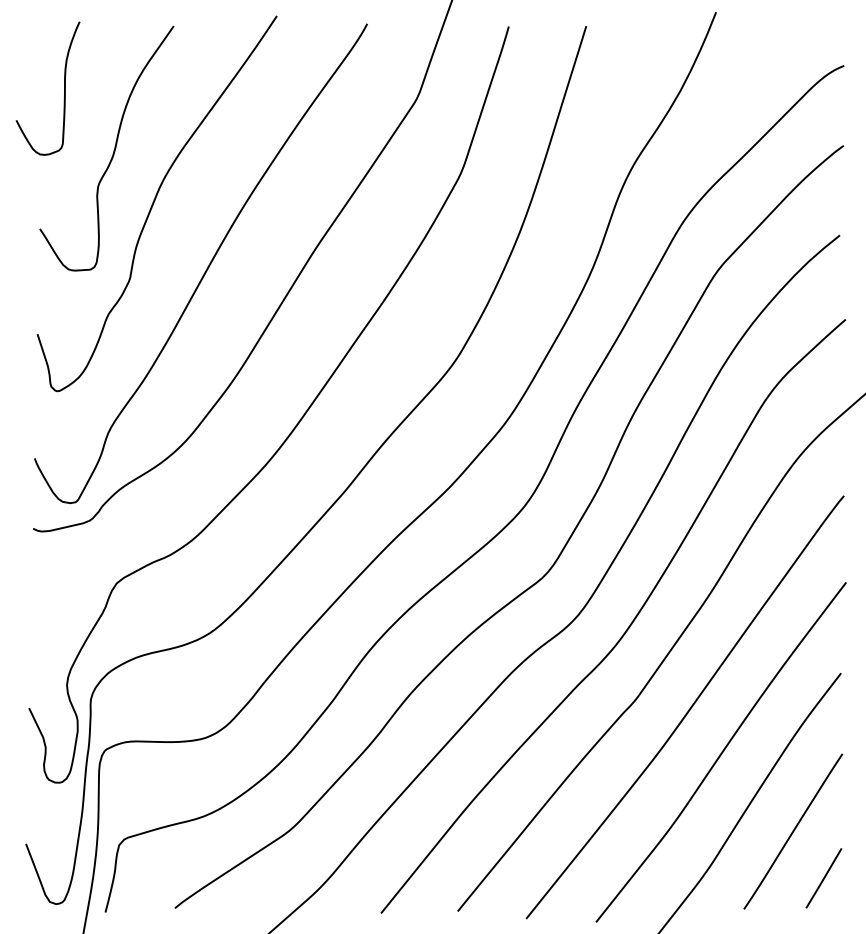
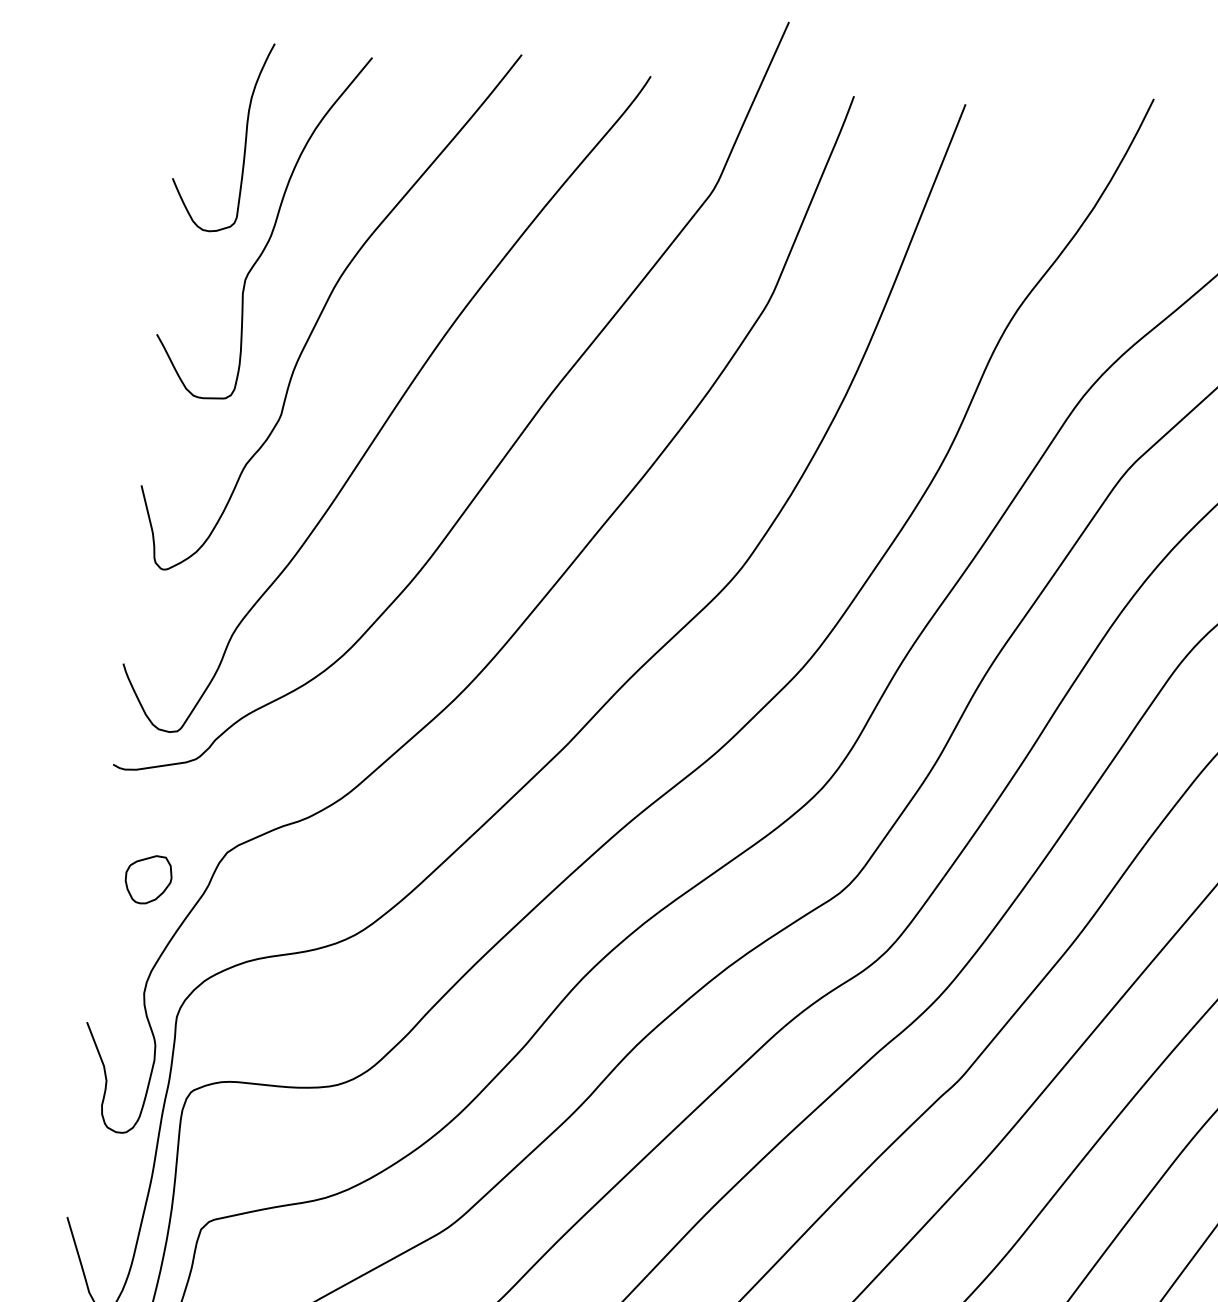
curve: (64, 88) -> (245, 137), moved
part: (63, 605) -> (148, 878), added

